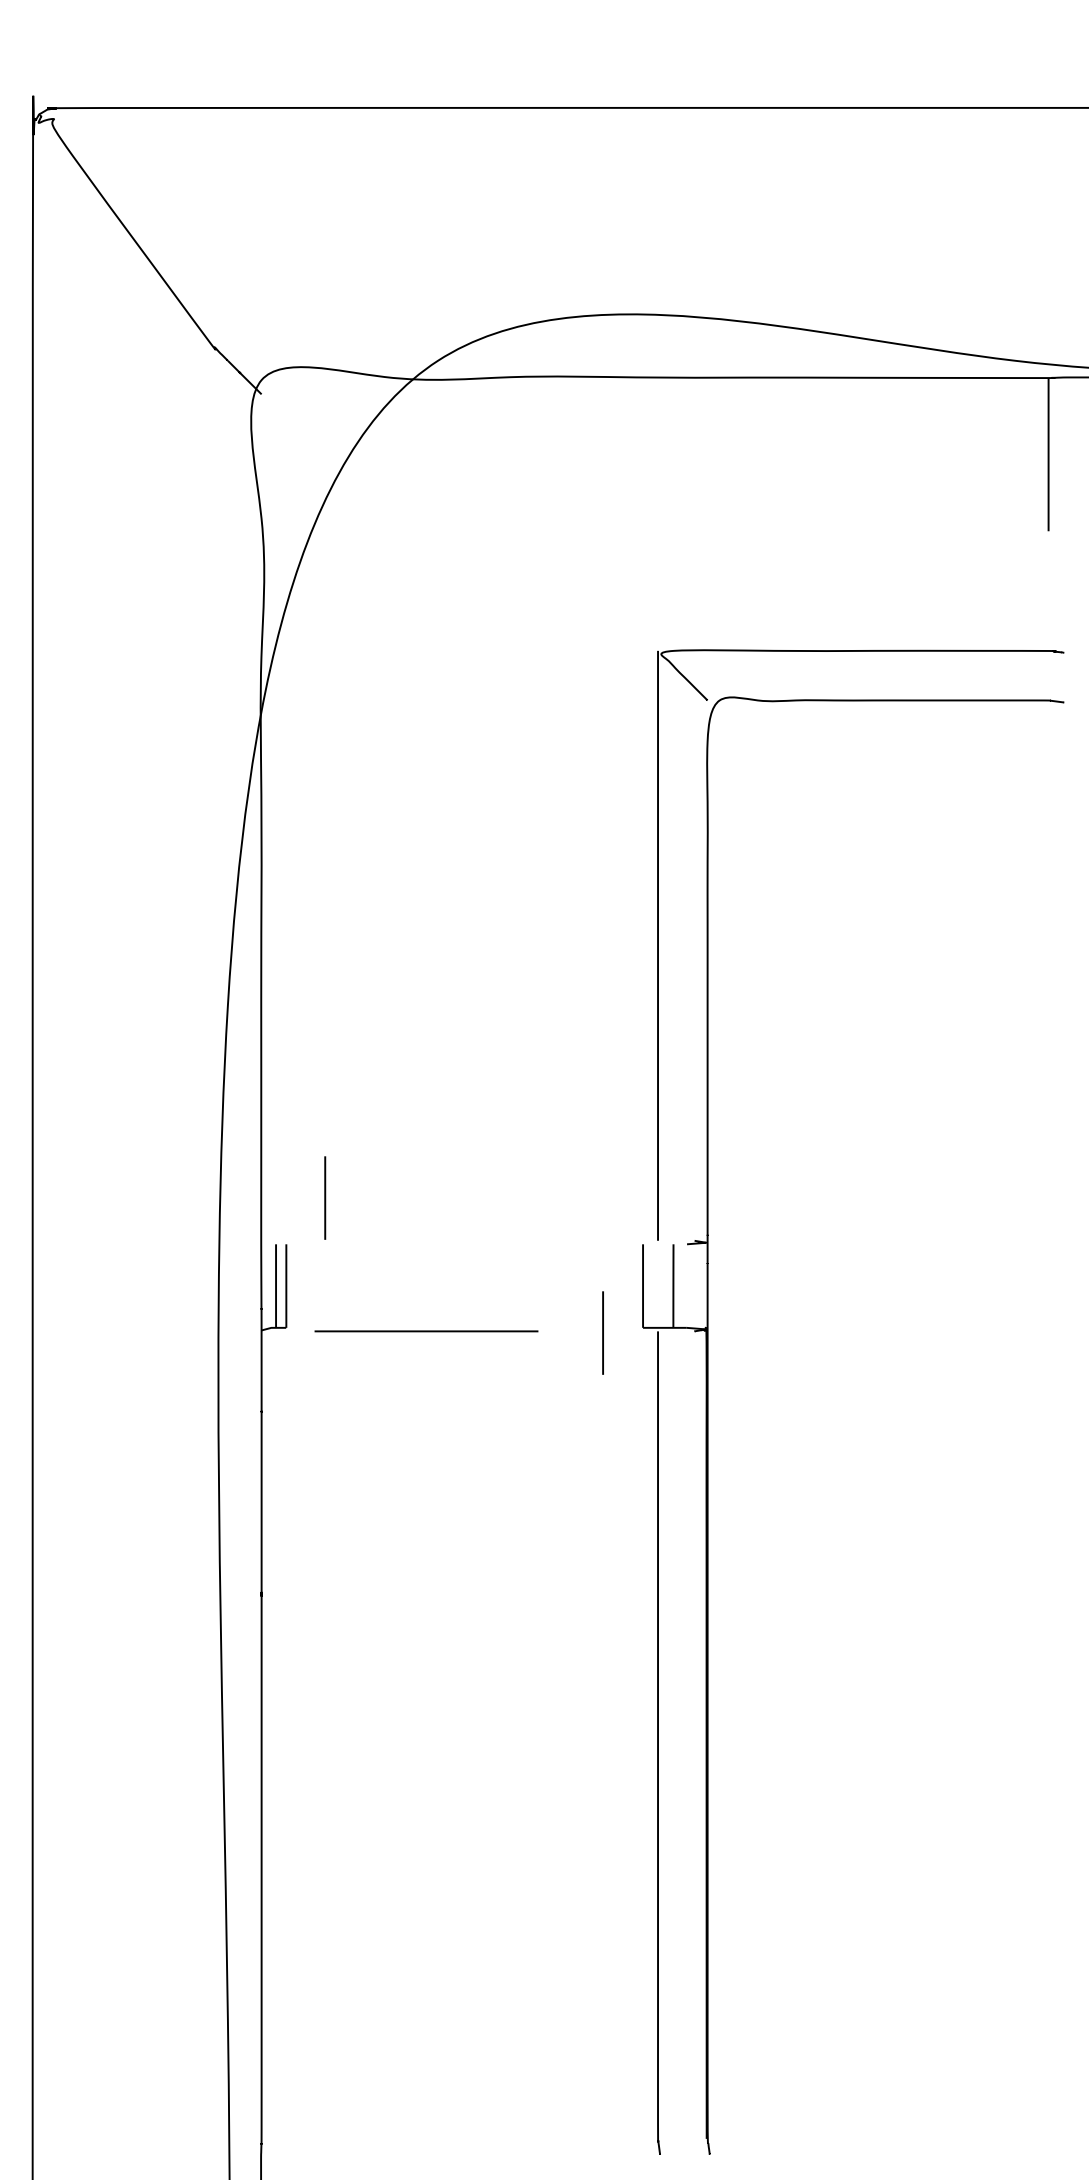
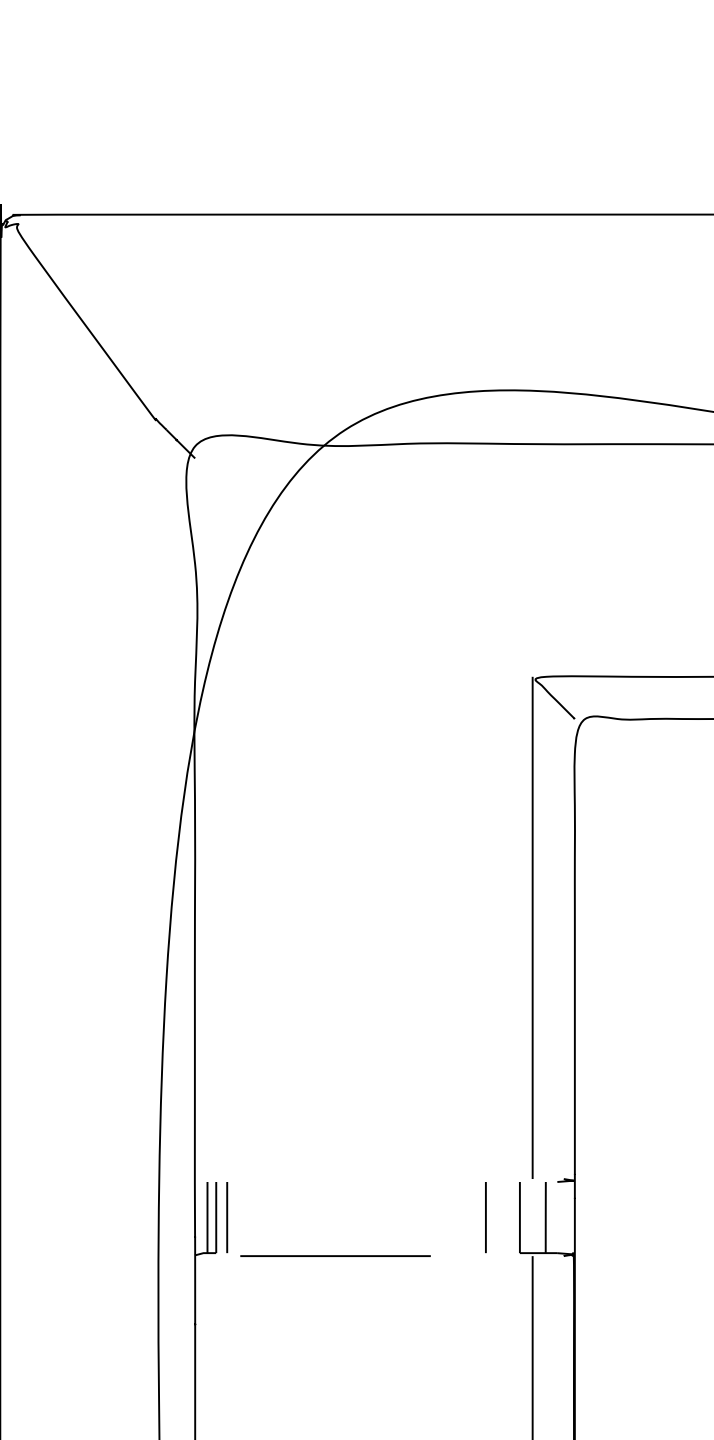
line: (325, 1197) -> (227, 1217), moved
line: (602, 1332) -> (485, 1217), moved

